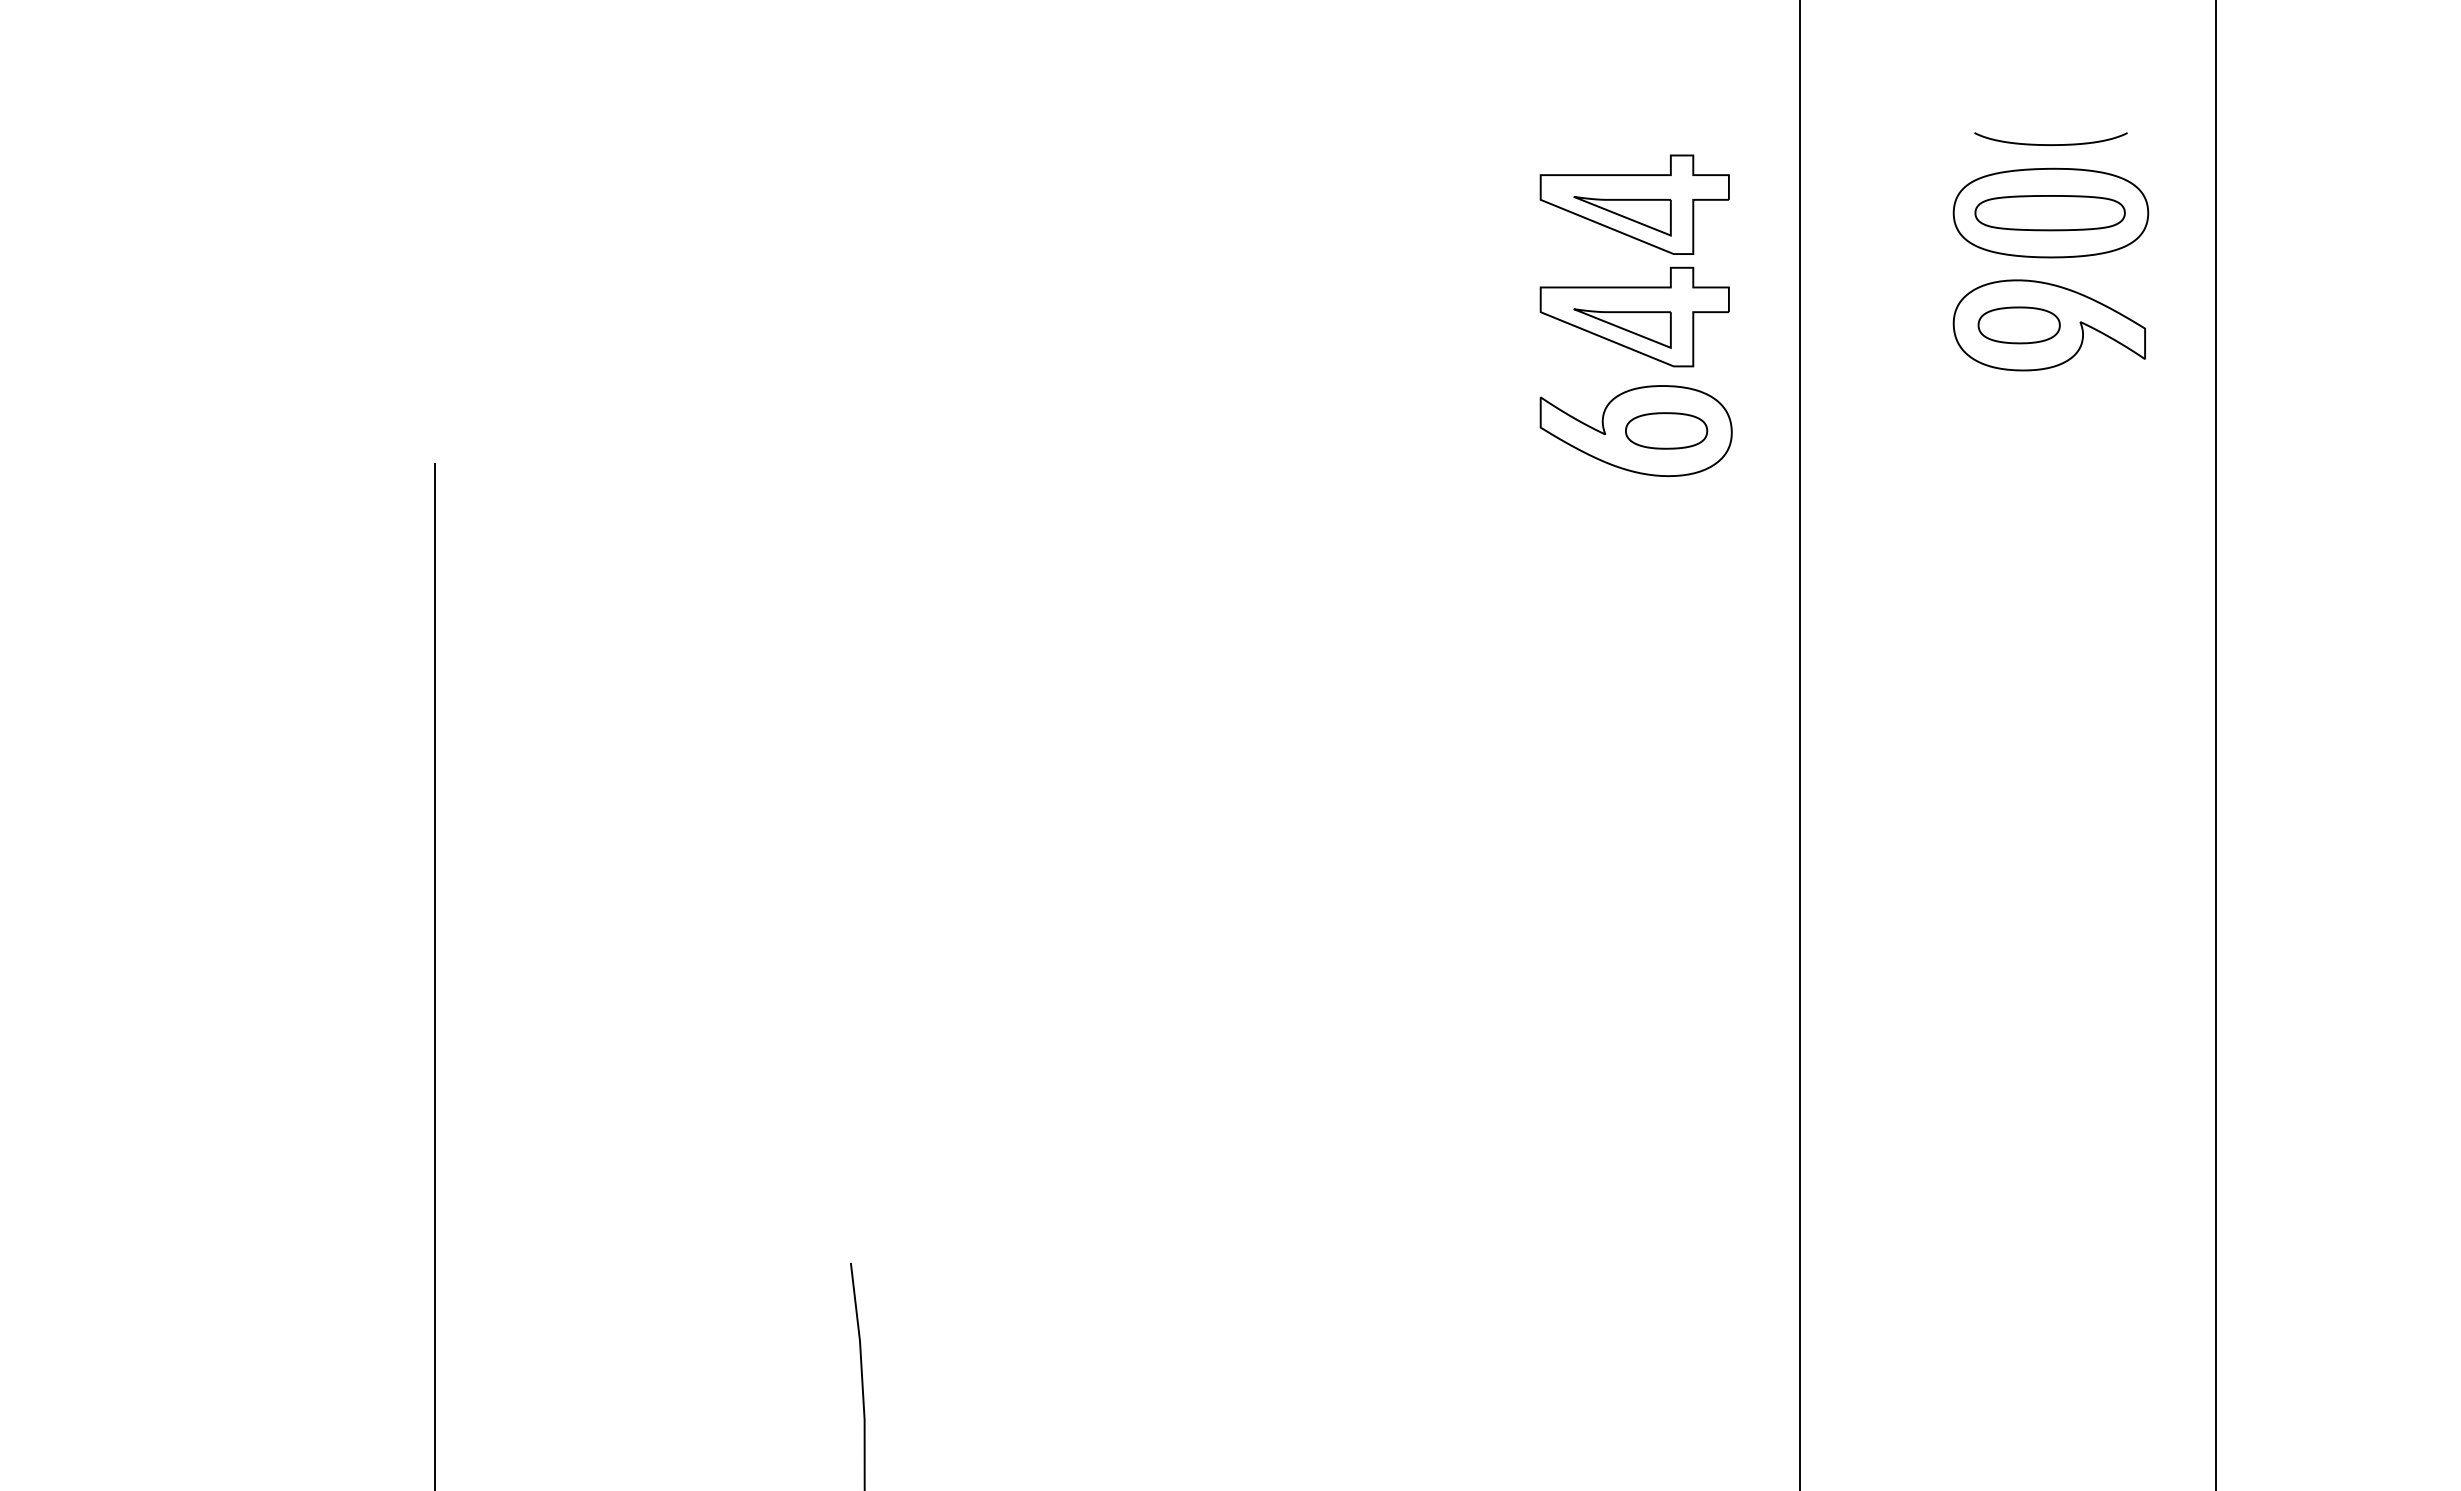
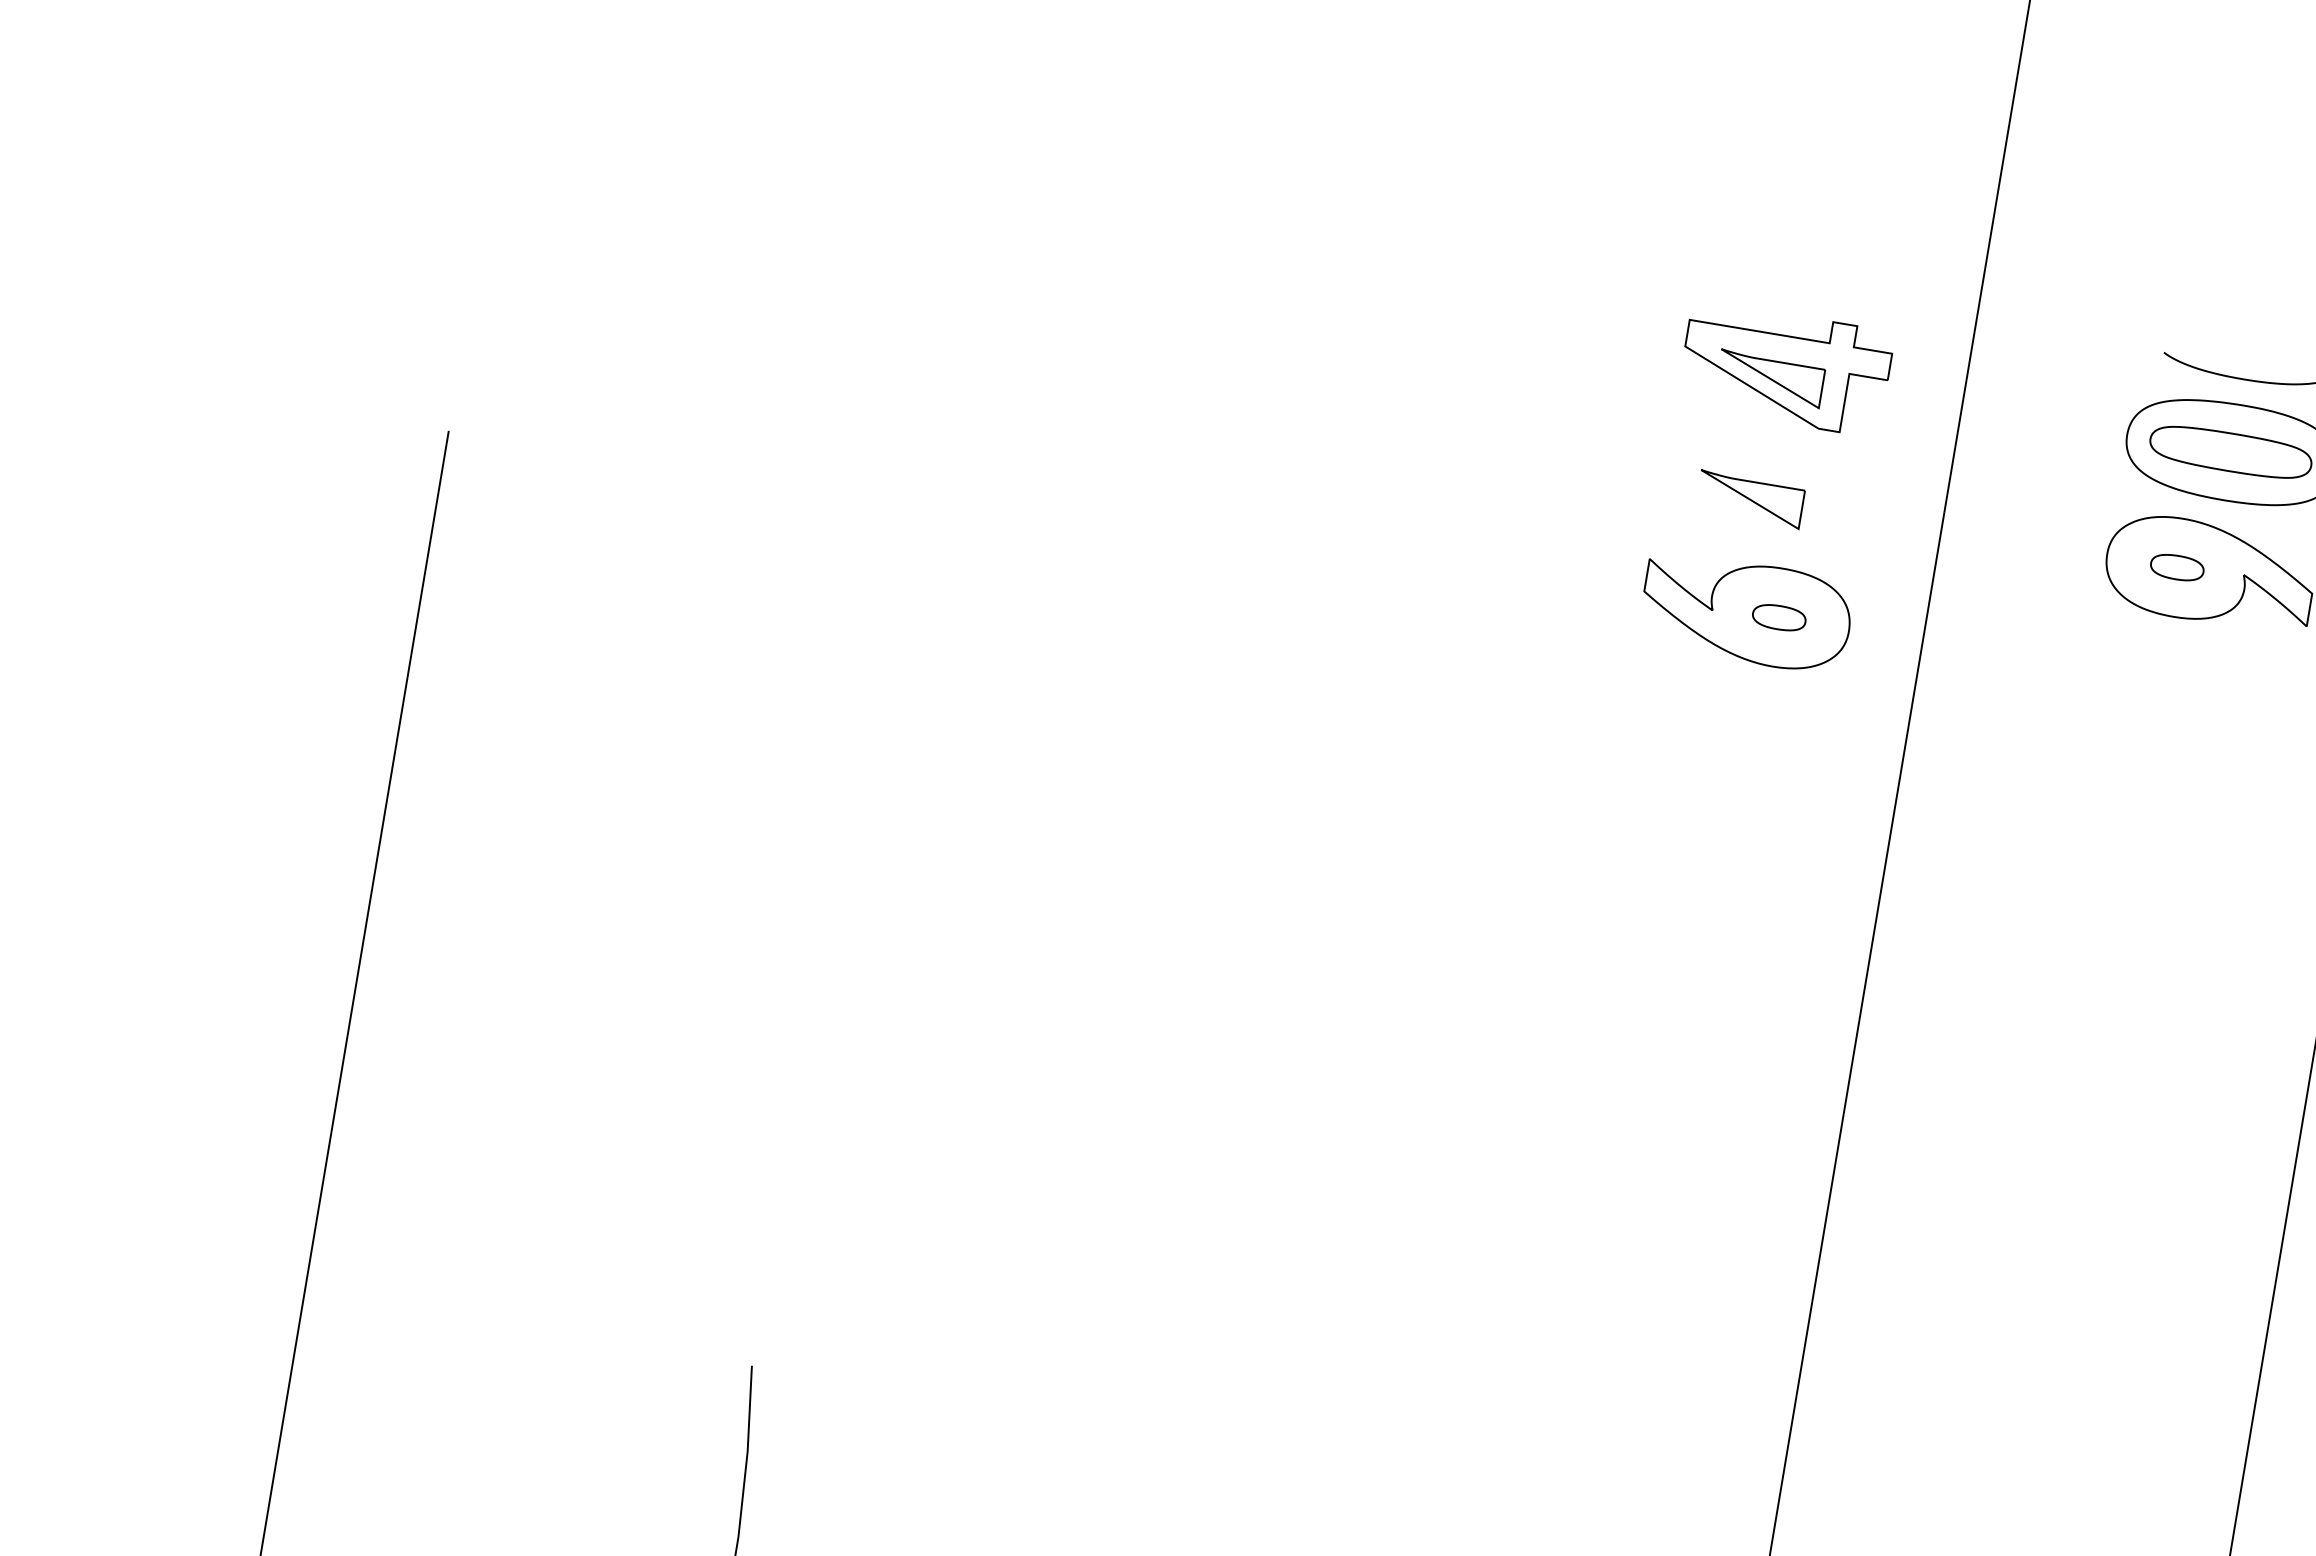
part: (1634, 316) -> (1765, 488), removed
part: (2018, 325) -> (2176, 567), size x0.6
part: (1666, 430) -> (1779, 617), size x0.6

